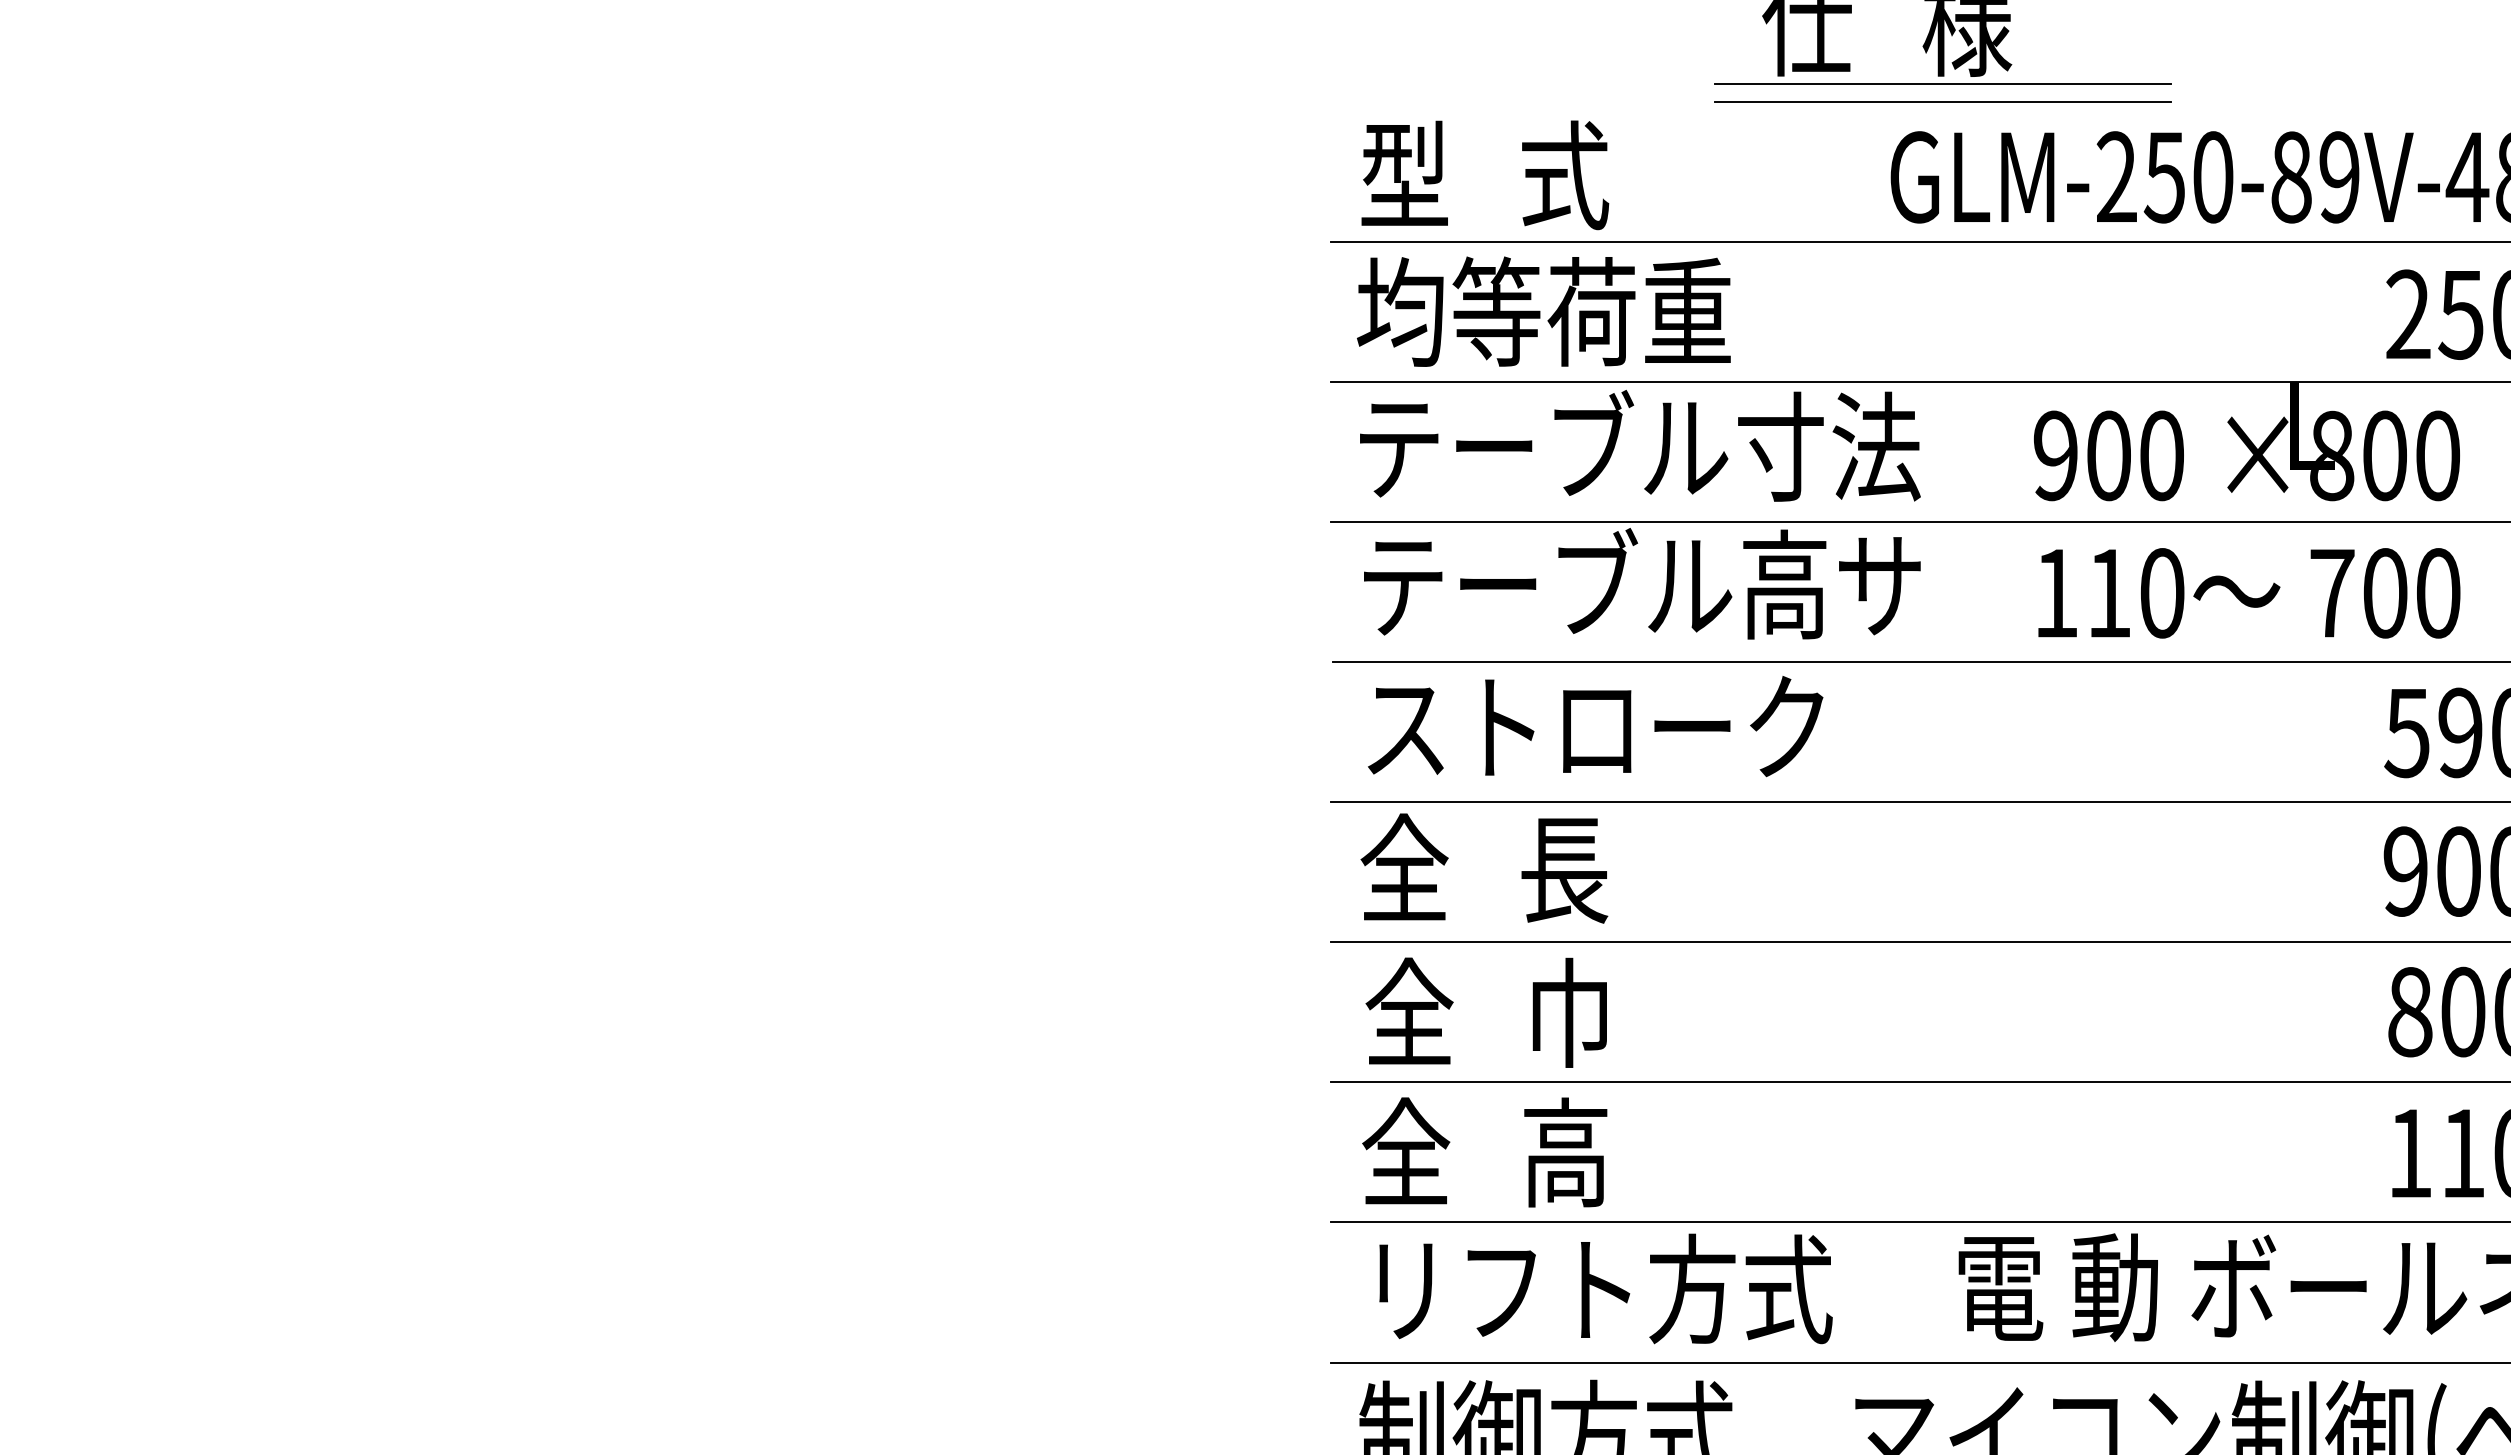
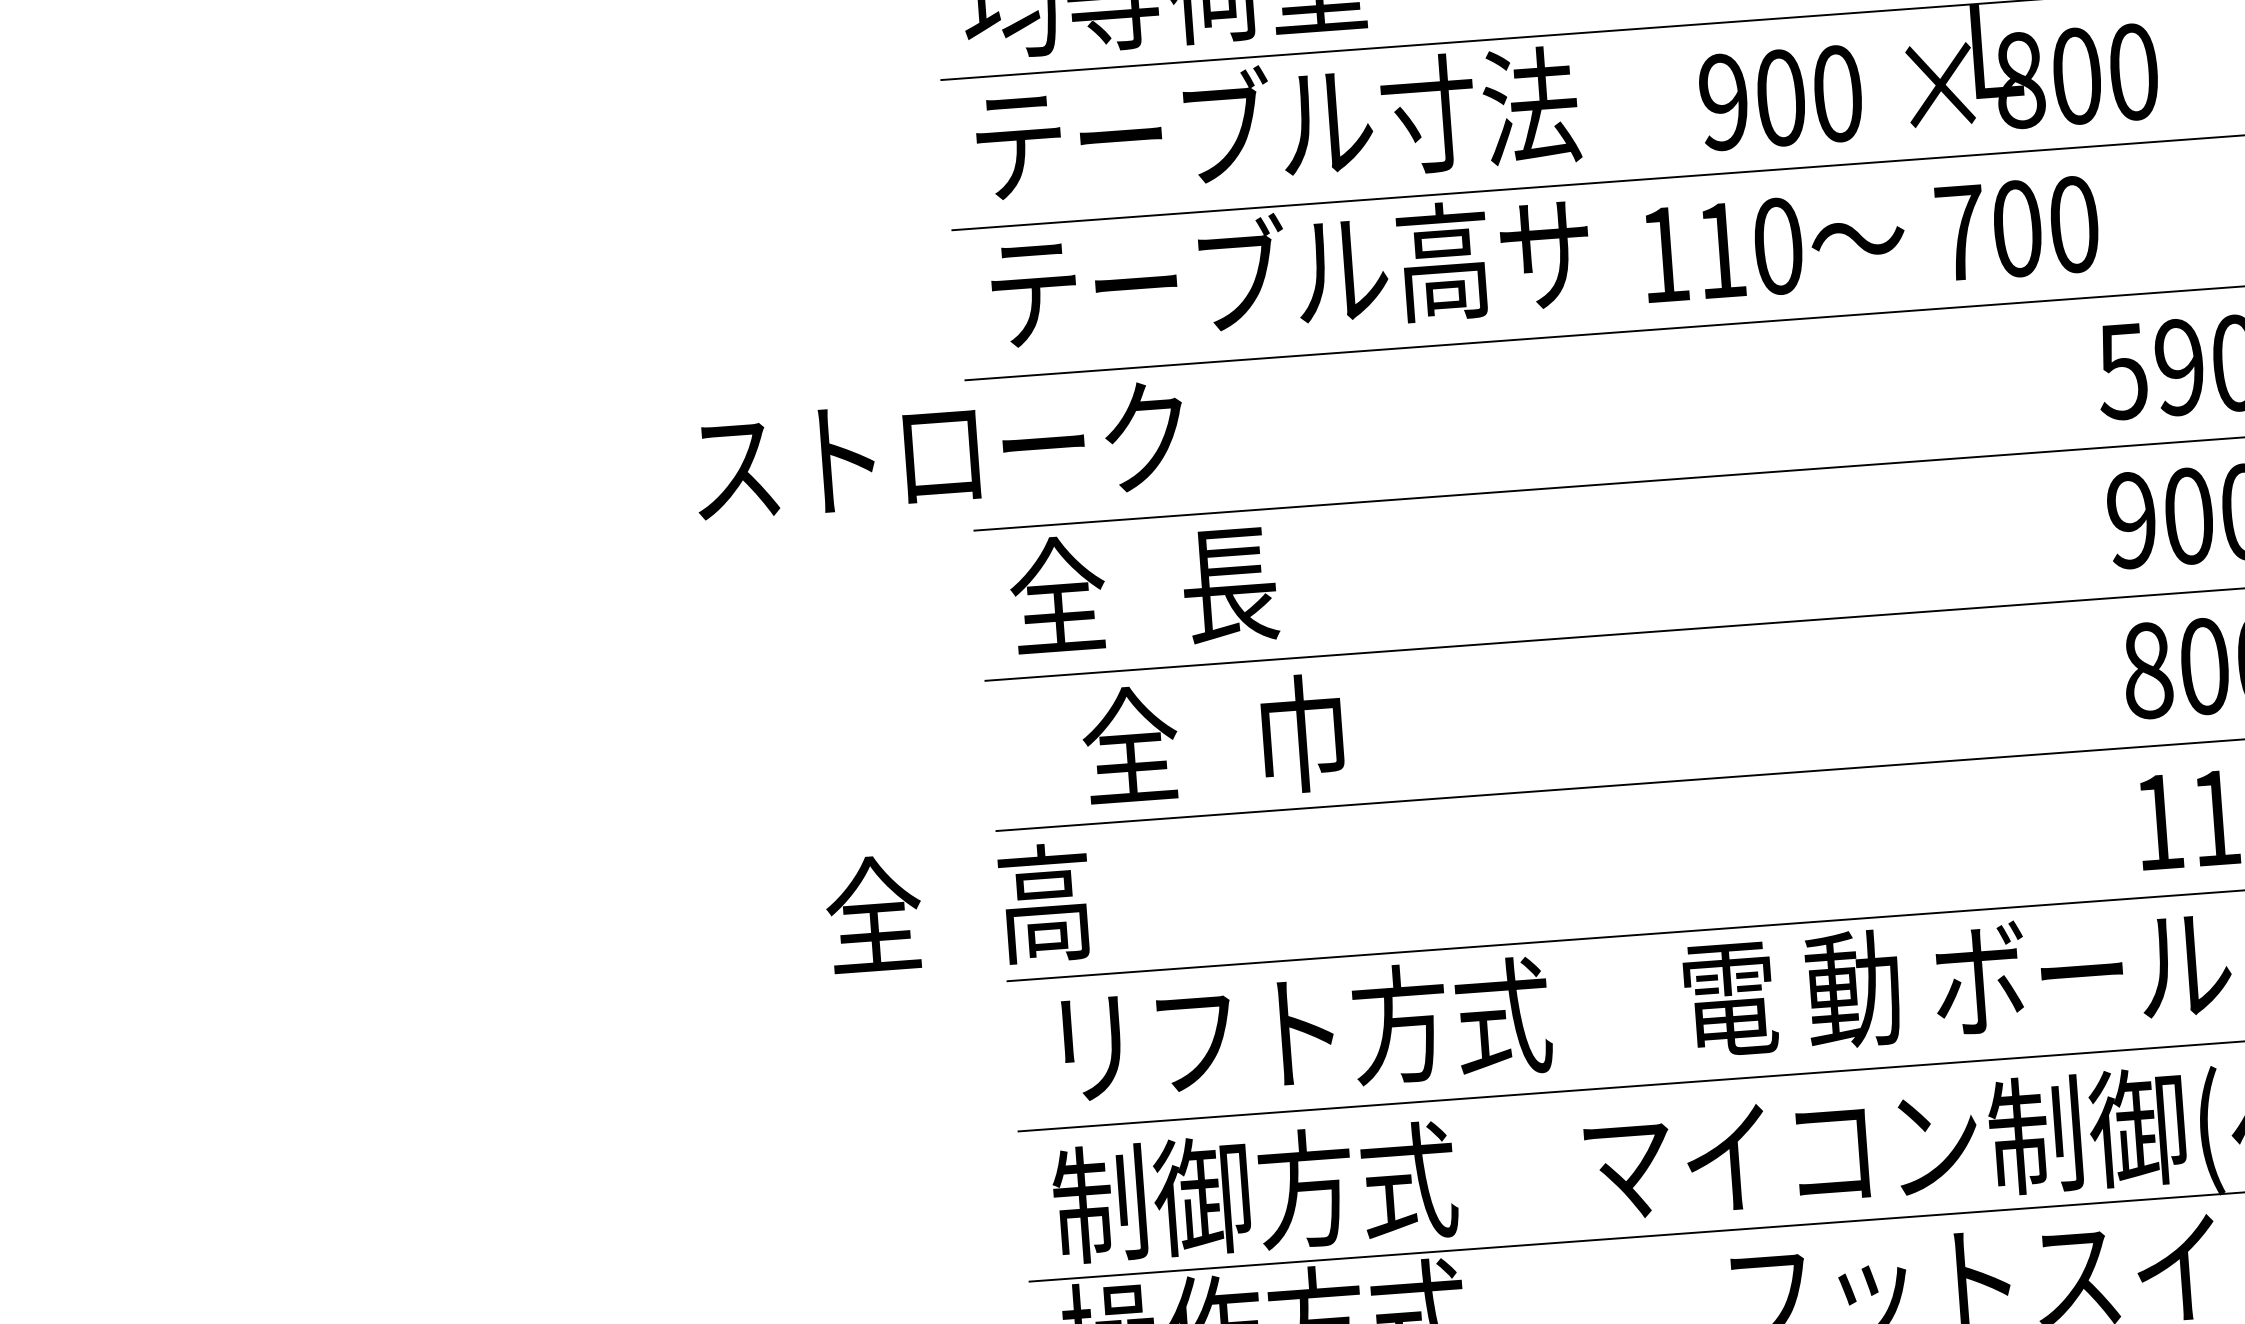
text: (2249, 593) -> (1871, 239), moved
text: (1595, 726) -> (939, 451), moved
text: (1485, 1012) -> (1212, 739), moved
text: (1484, 1152) -> (958, 909), moved

